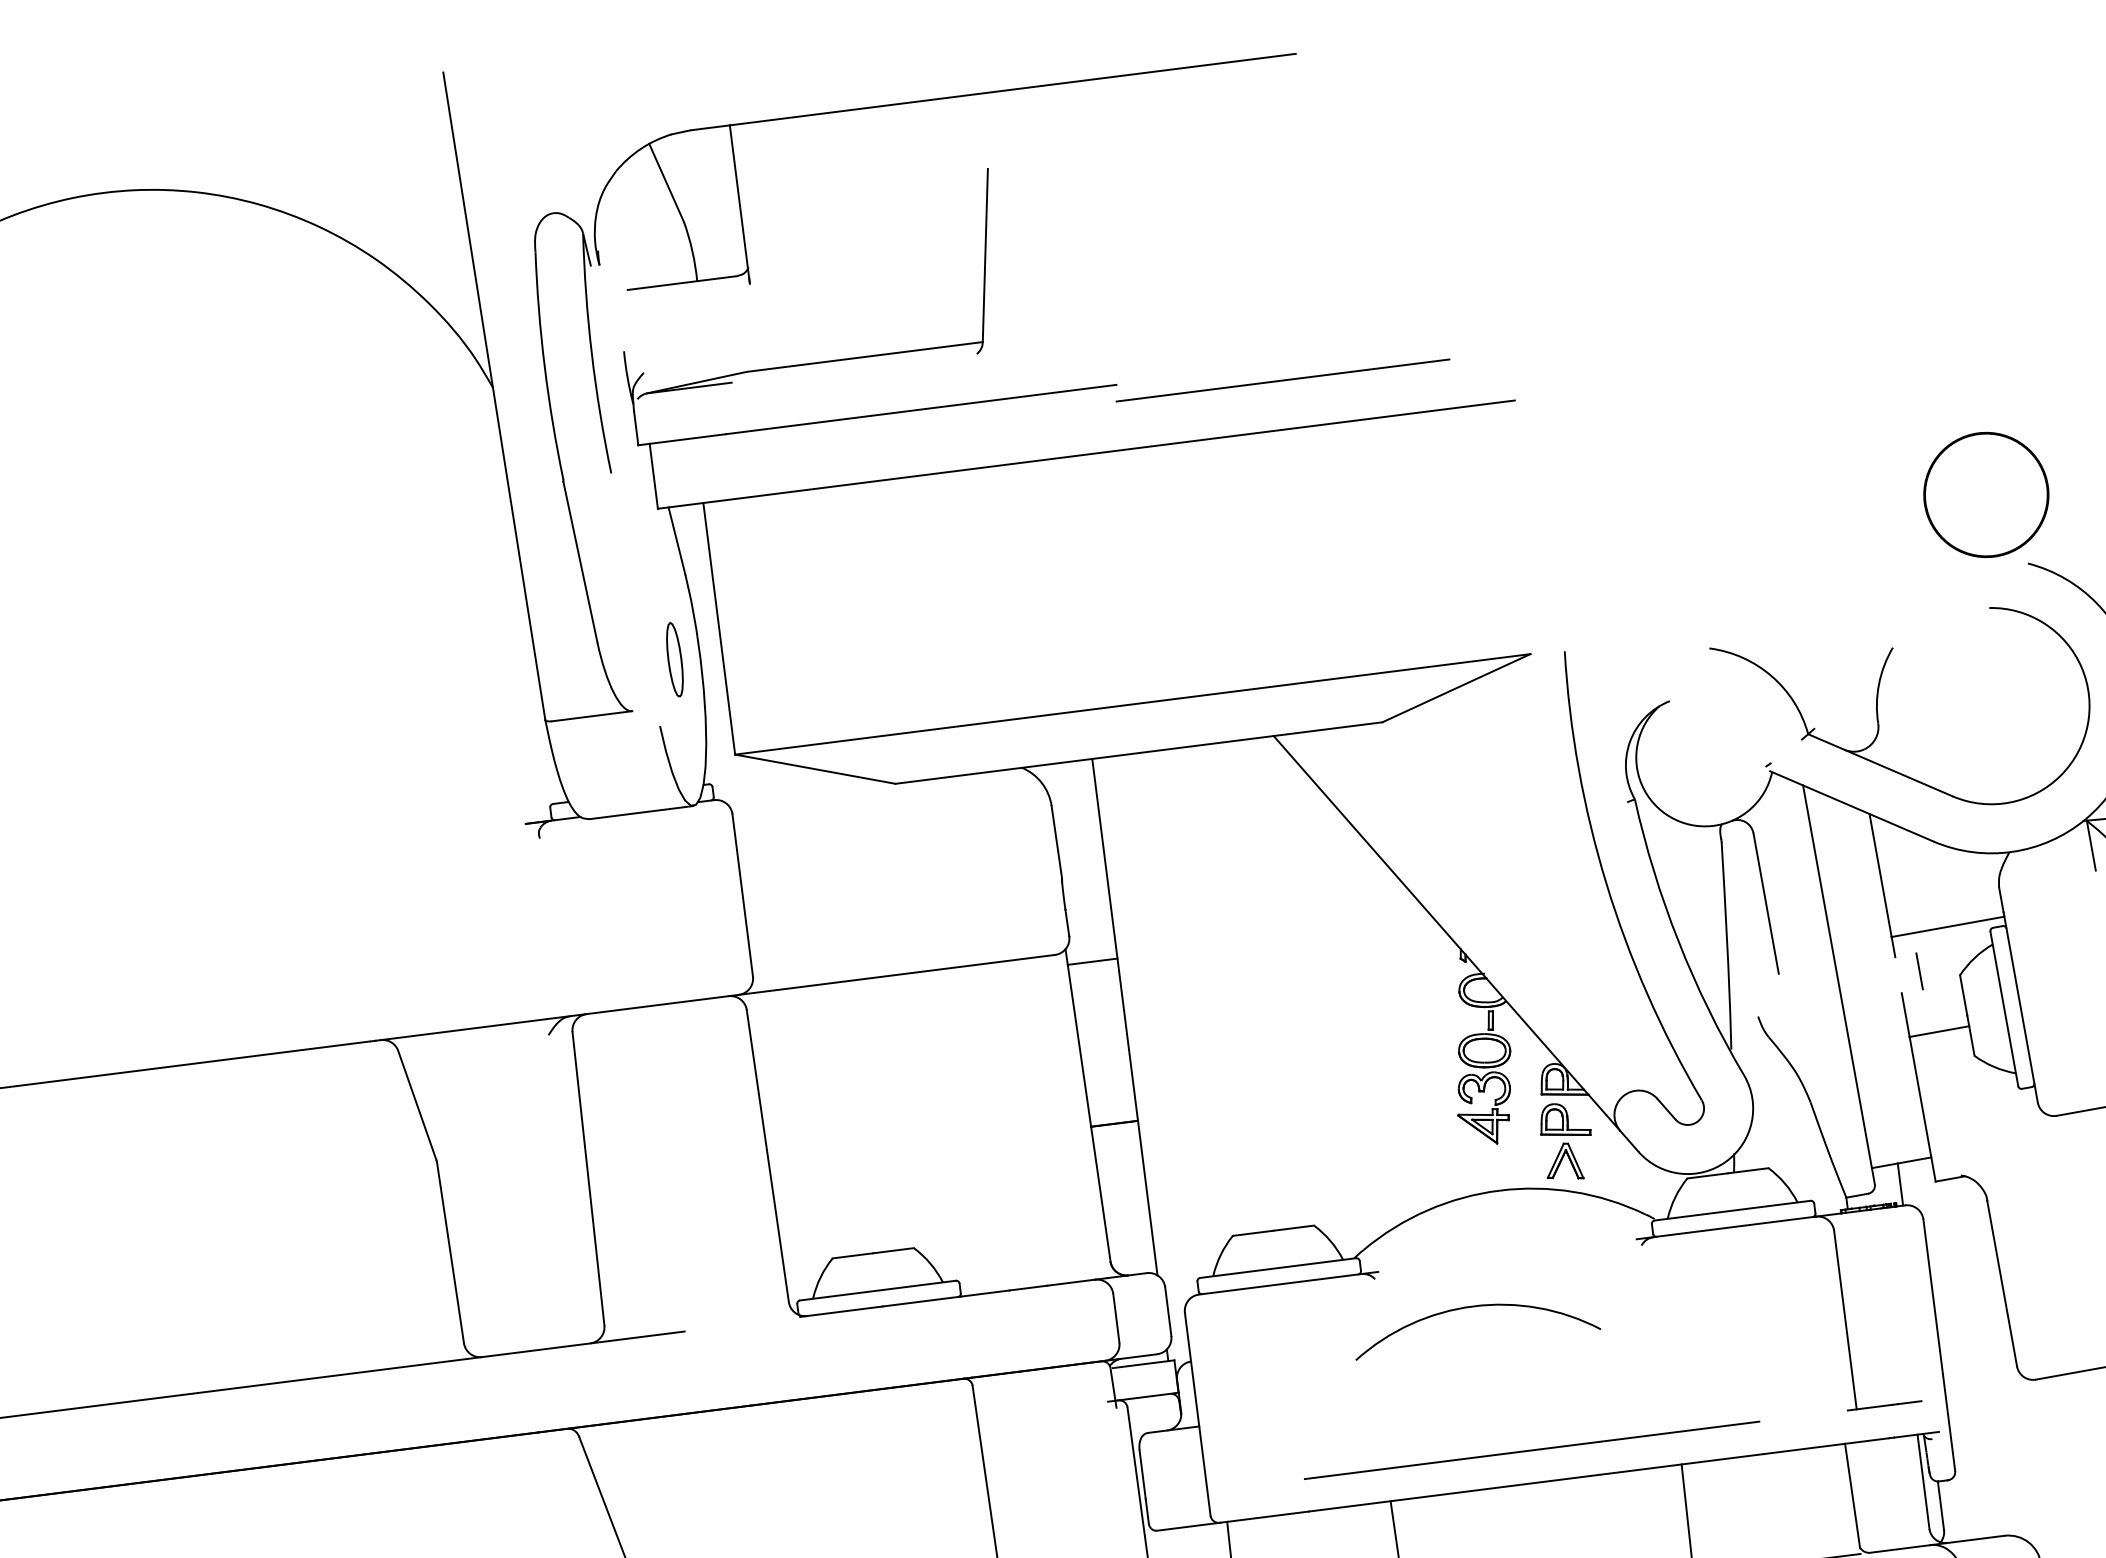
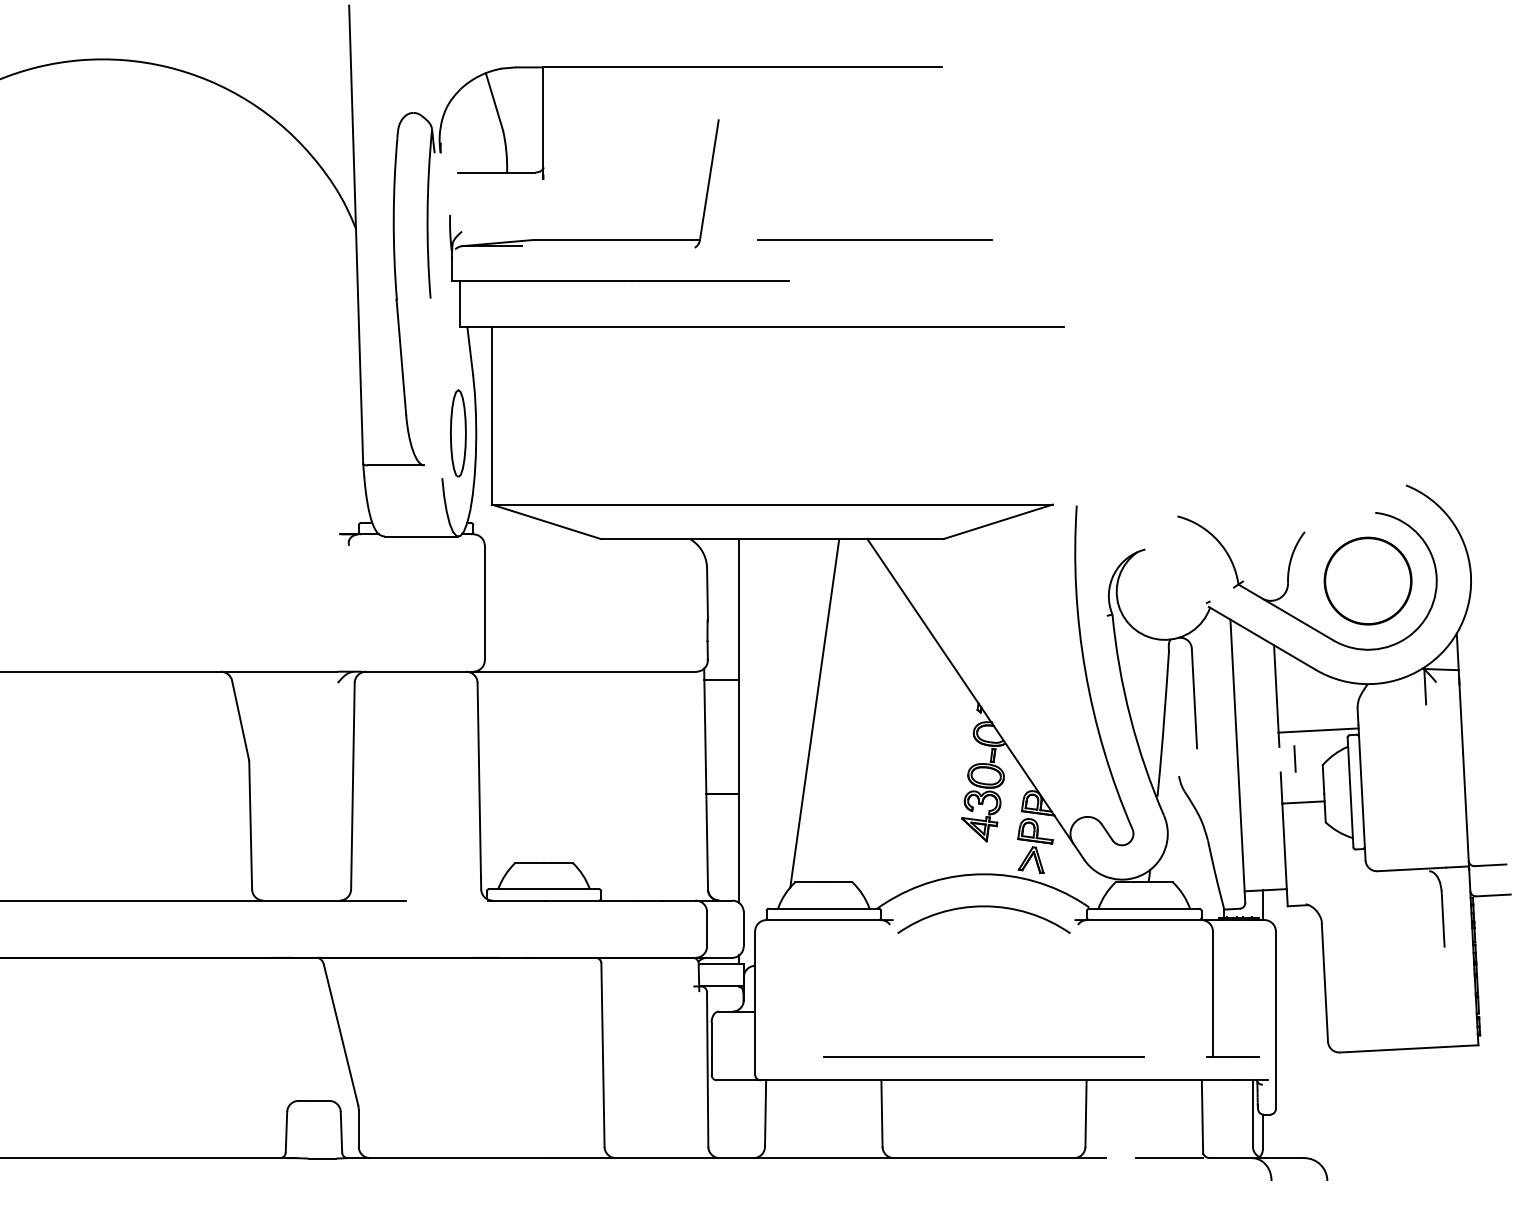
line: (1282, 379) -> (874, 239), moved
part: (1985, 494) -> (1367, 580), moved
part: (675, 659) -> (458, 433), size x1.67
line: (1229, 991) -> (814, 712), added
arc: (1472, 1308) -> (983, 907), moved

